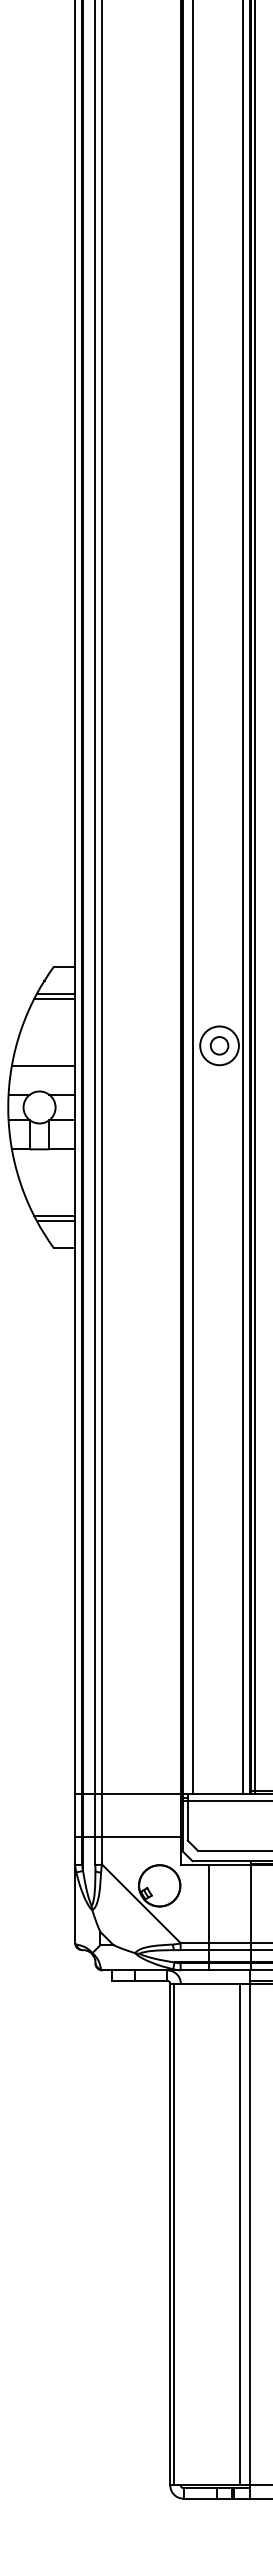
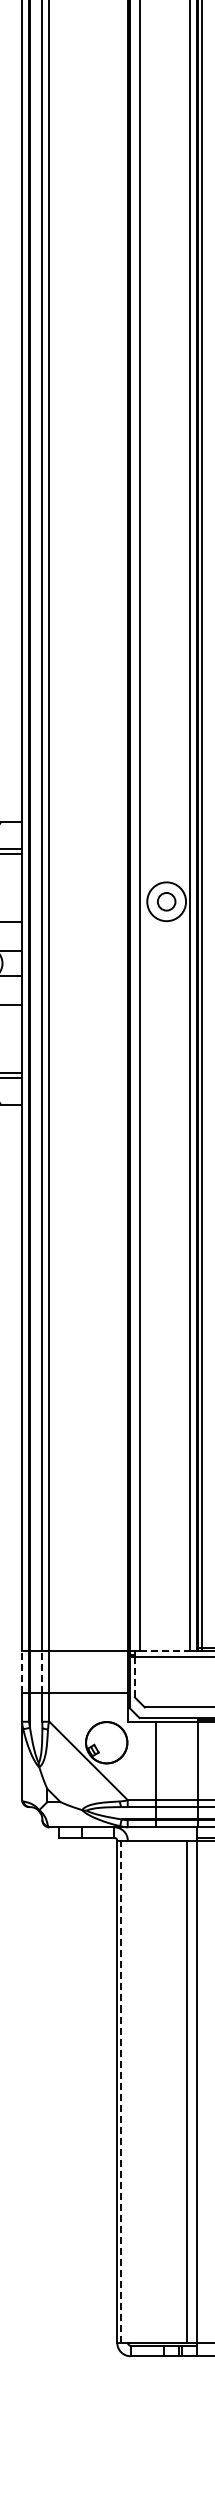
line: (218, 1794) -> (165, 1651), solid -> dashed
line: (75, 1814) -> (22, 1671), solid -> dashed
line: (95, 1814) -> (42, 1671), solid -> dashed
line: (187, 1820) -> (134, 1677), solid -> dashed
line: (174, 2234) -> (121, 2091), solid -> dashed

